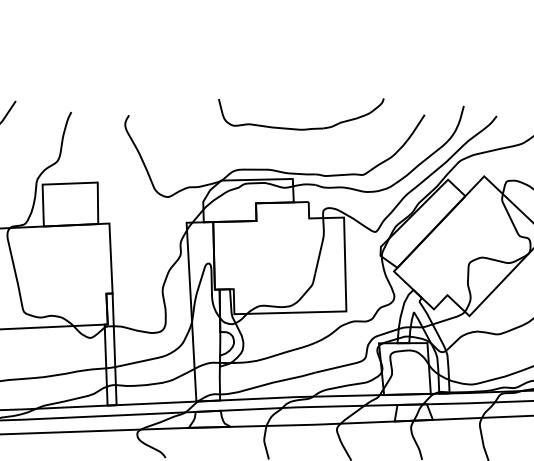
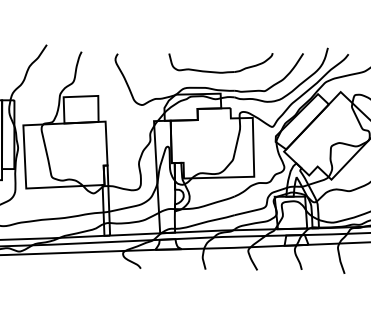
part: (300, 127) -> (220, 71), moved

